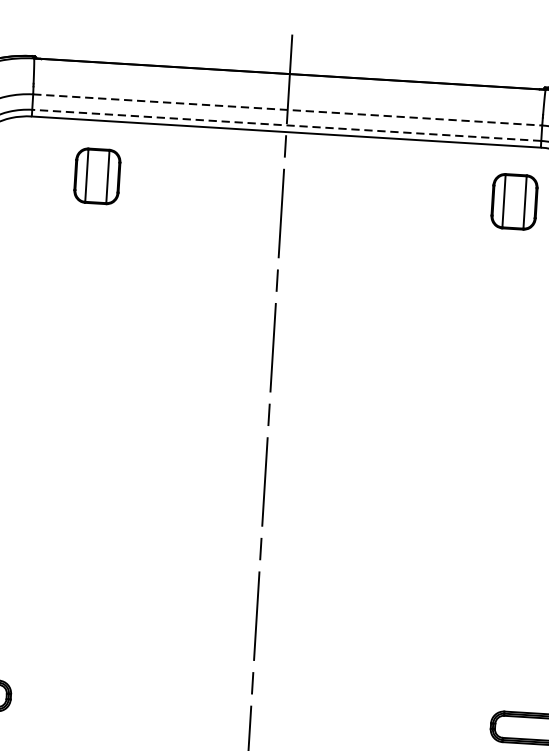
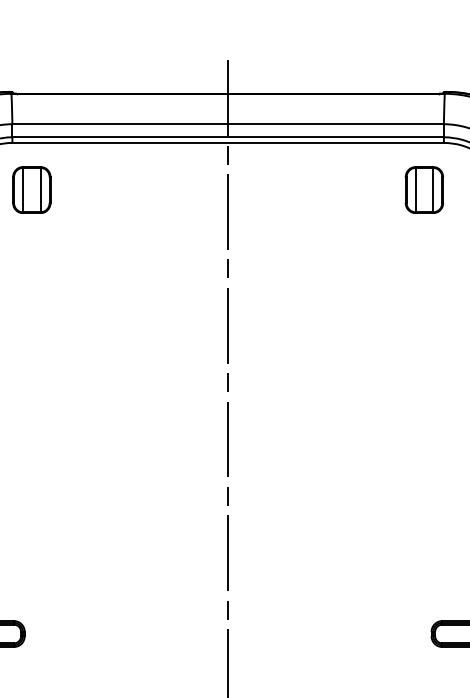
line: (288, 110) -> (228, 124), dashed -> solid
line: (287, 125) -> (228, 137), dashed -> solid
part: (97, 175) -> (31, 189), moved

